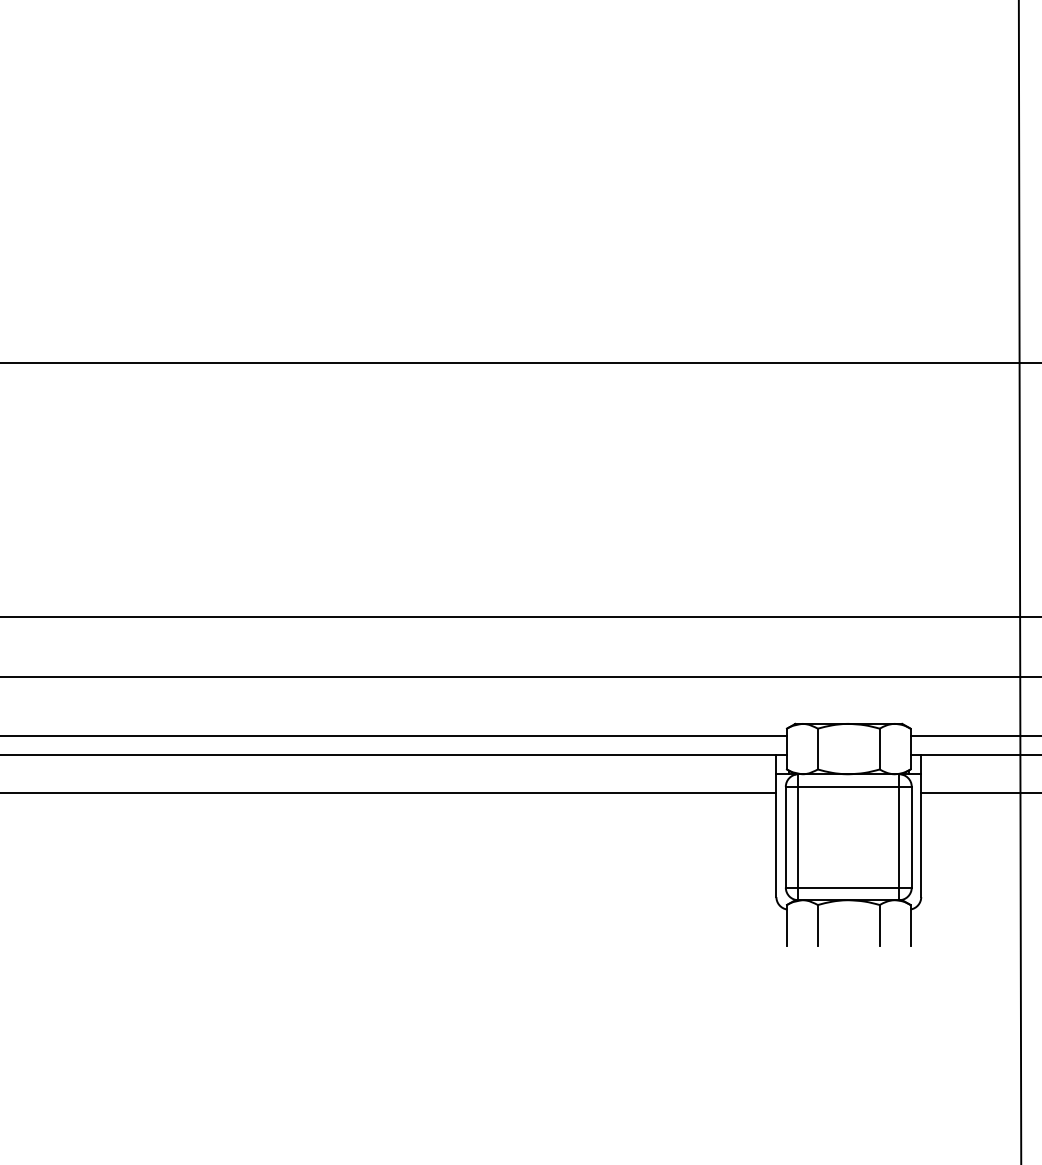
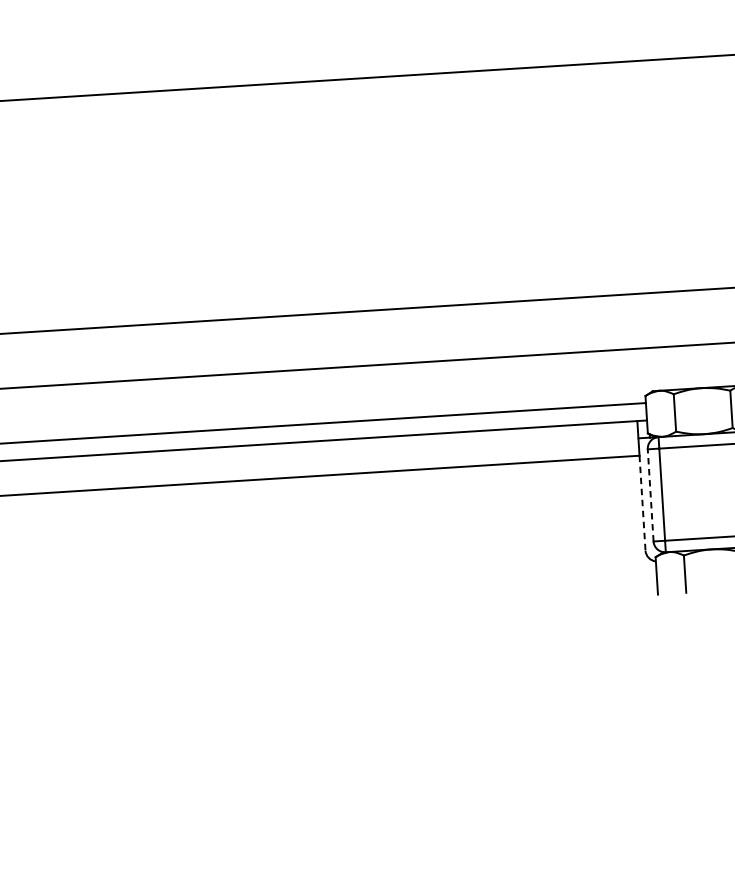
line: (785, 836) -> (650, 494), solid -> dashed
line: (776, 845) -> (642, 503), solid -> dashed

